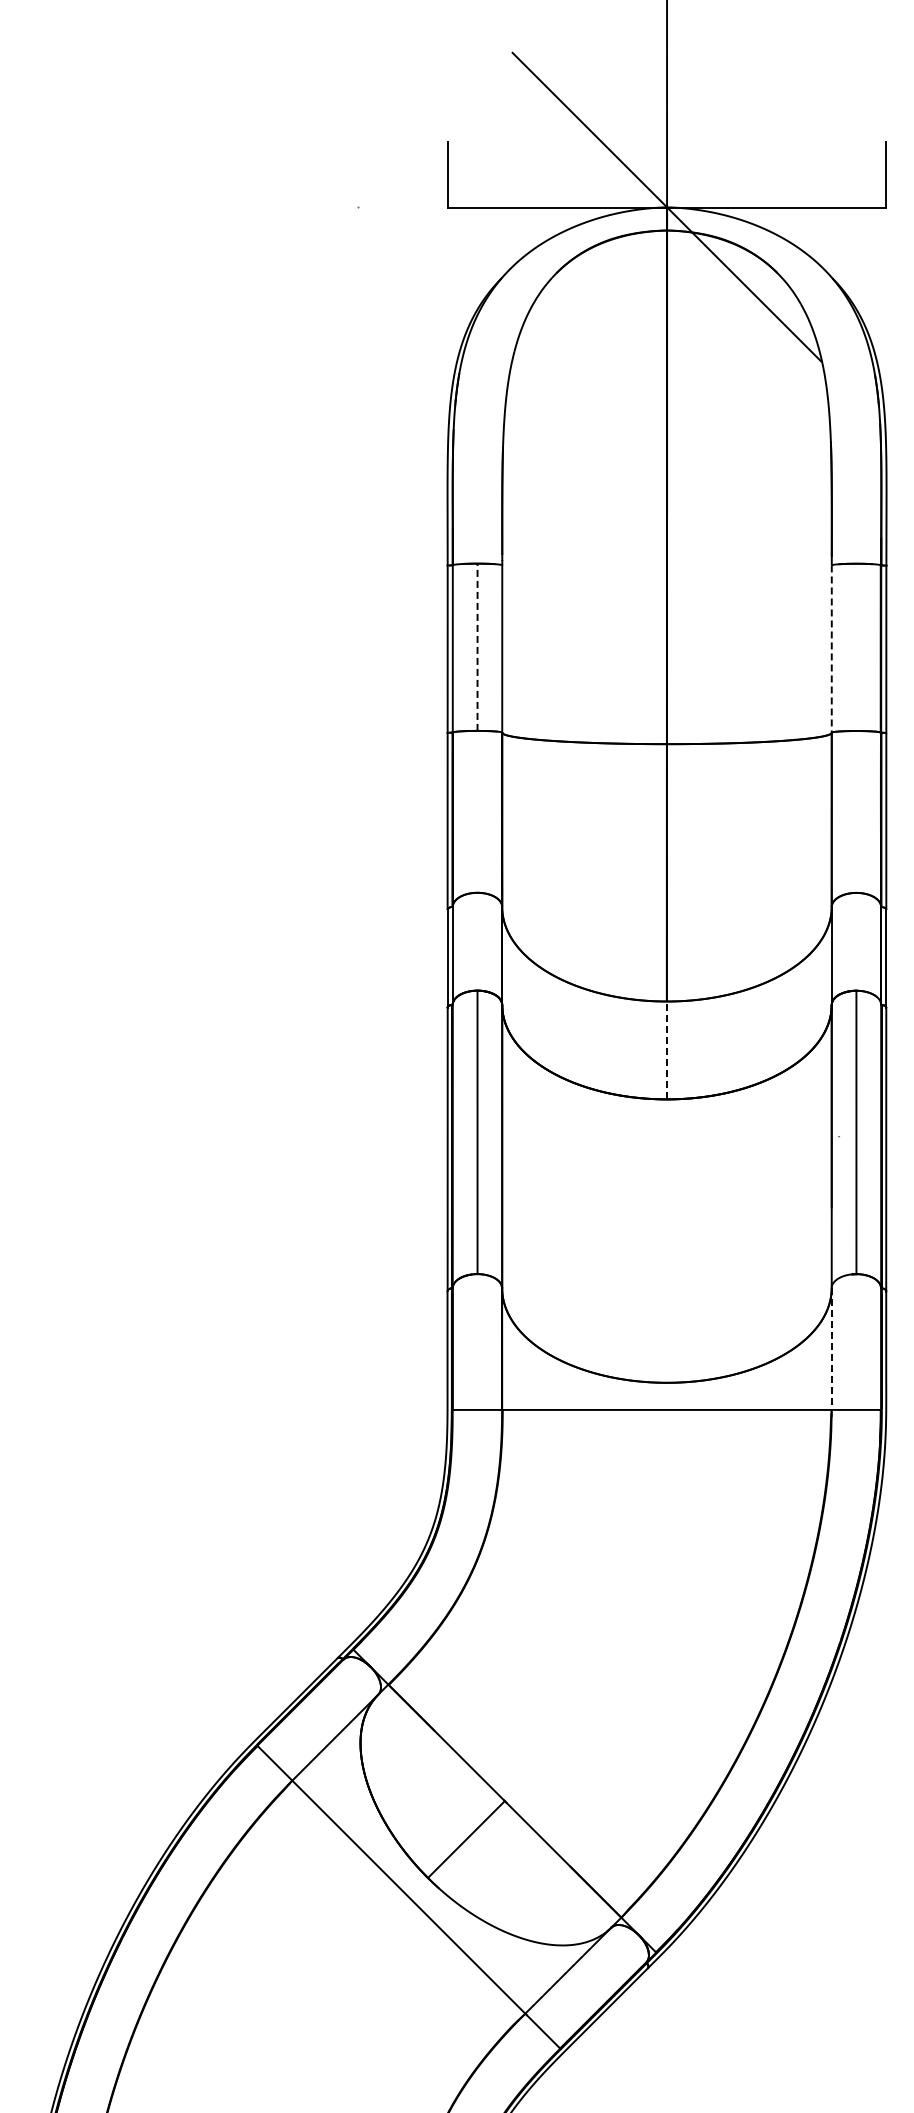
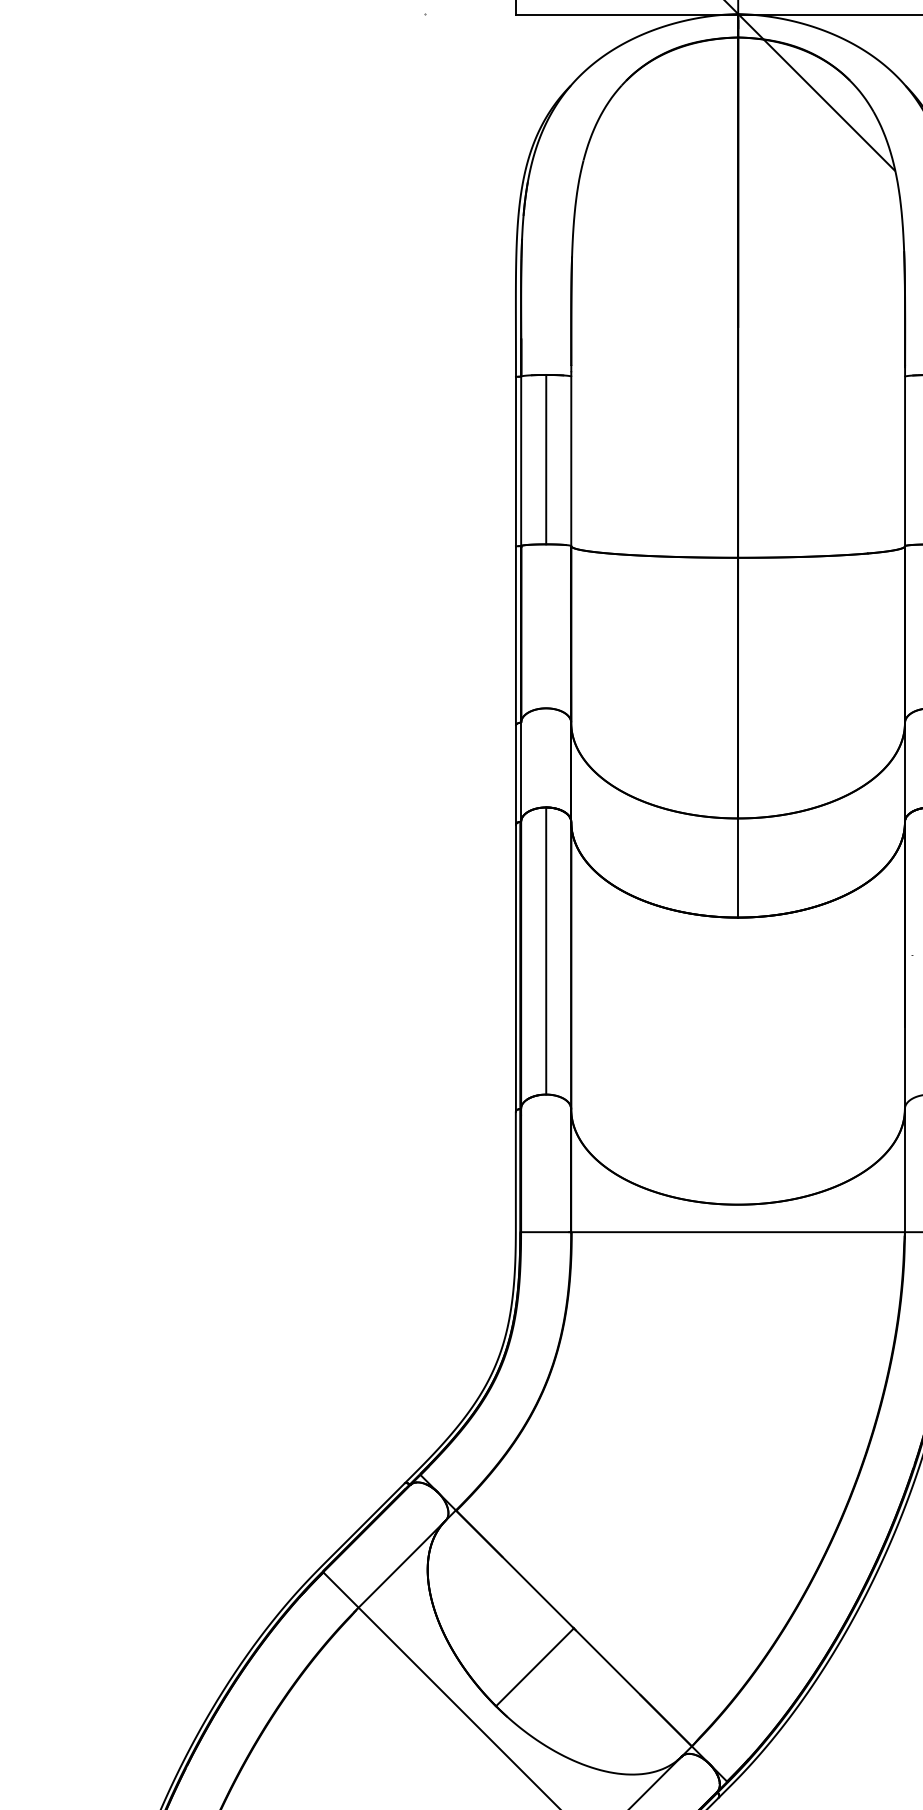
line: (477, 647) -> (546, 459), dashed -> solid
line: (831, 649) -> (904, 461), dashed -> solid
line: (666, 1050) -> (737, 868), dashed -> solid
line: (831, 1349) -> (904, 1170), dashed -> solid

